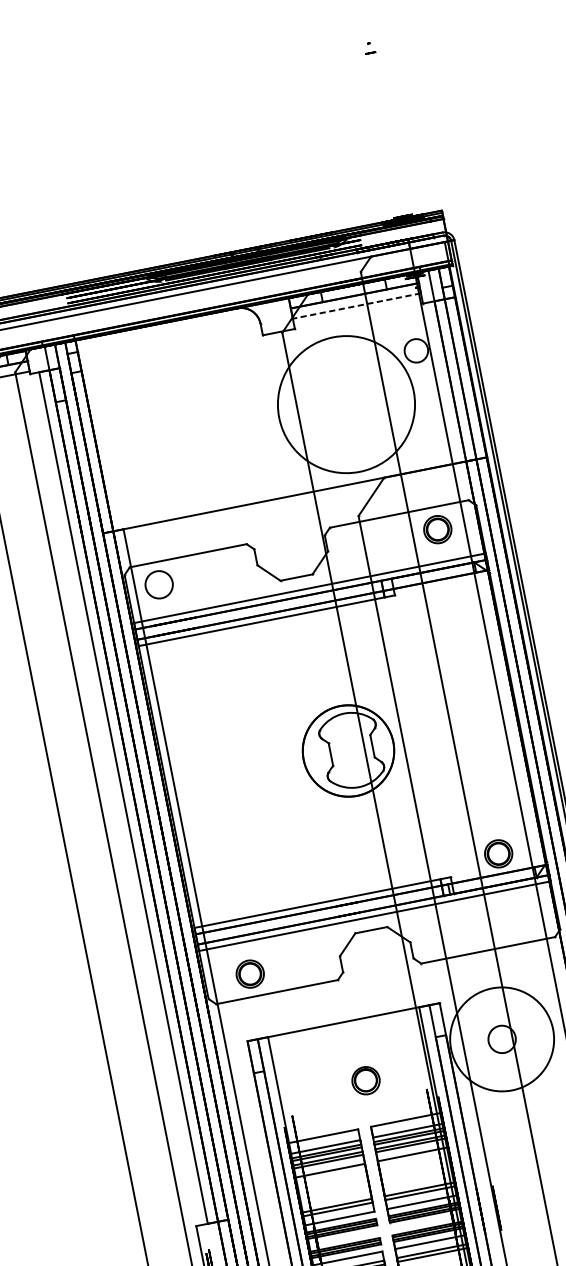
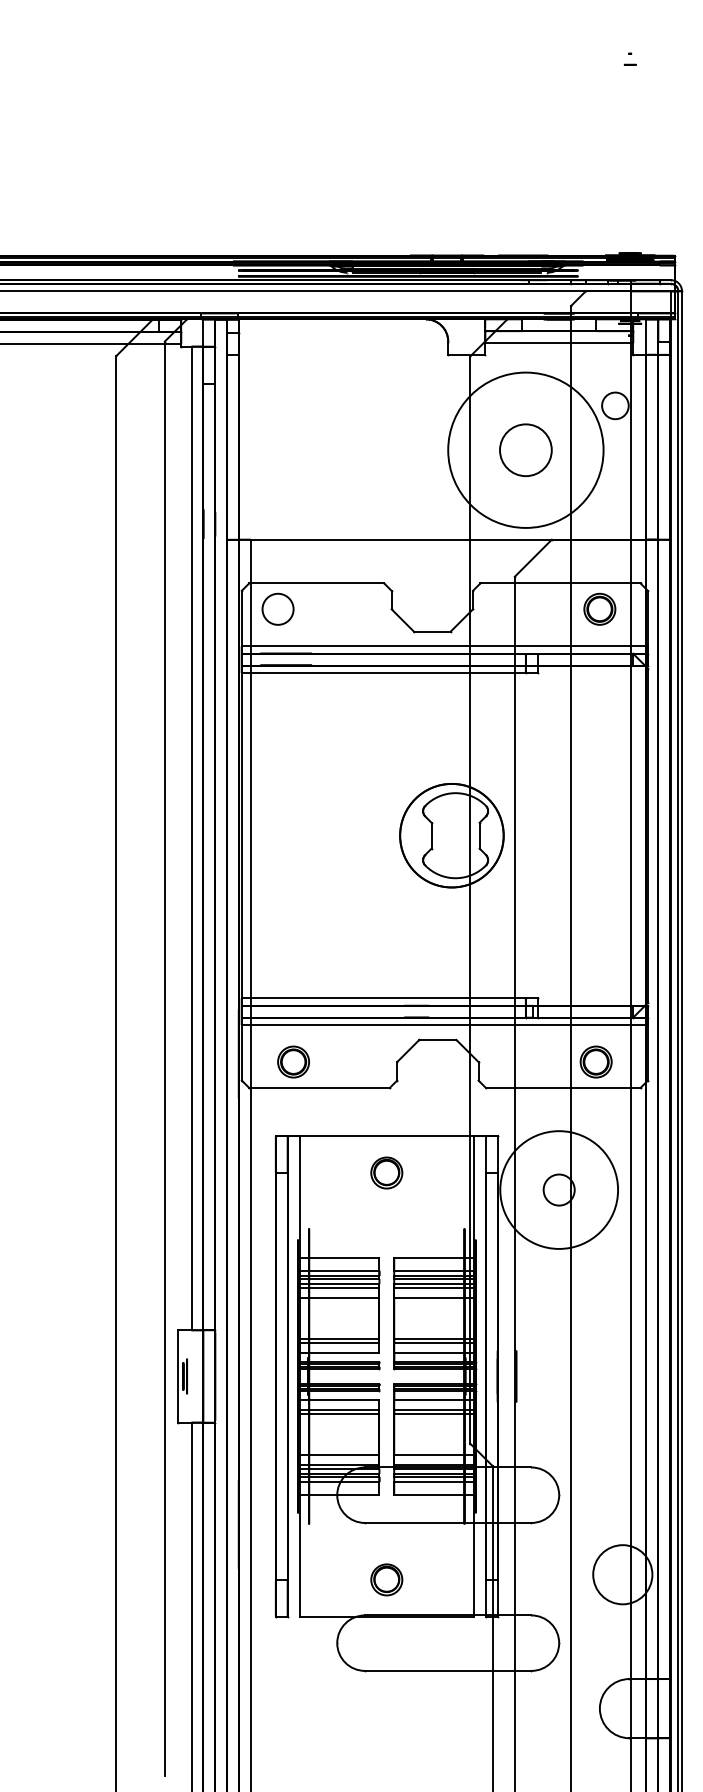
line: (357, 306) -> (559, 343), dashed -> solid
circle: (346, 404) -> (525, 449), added
part: (497, 853) -> (595, 1061), moved
part: (365, 1080) -> (386, 1172), moved

